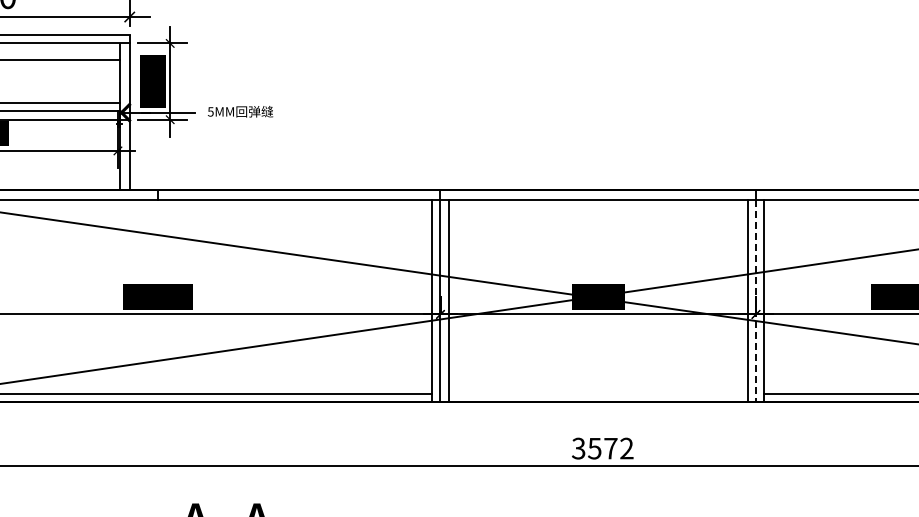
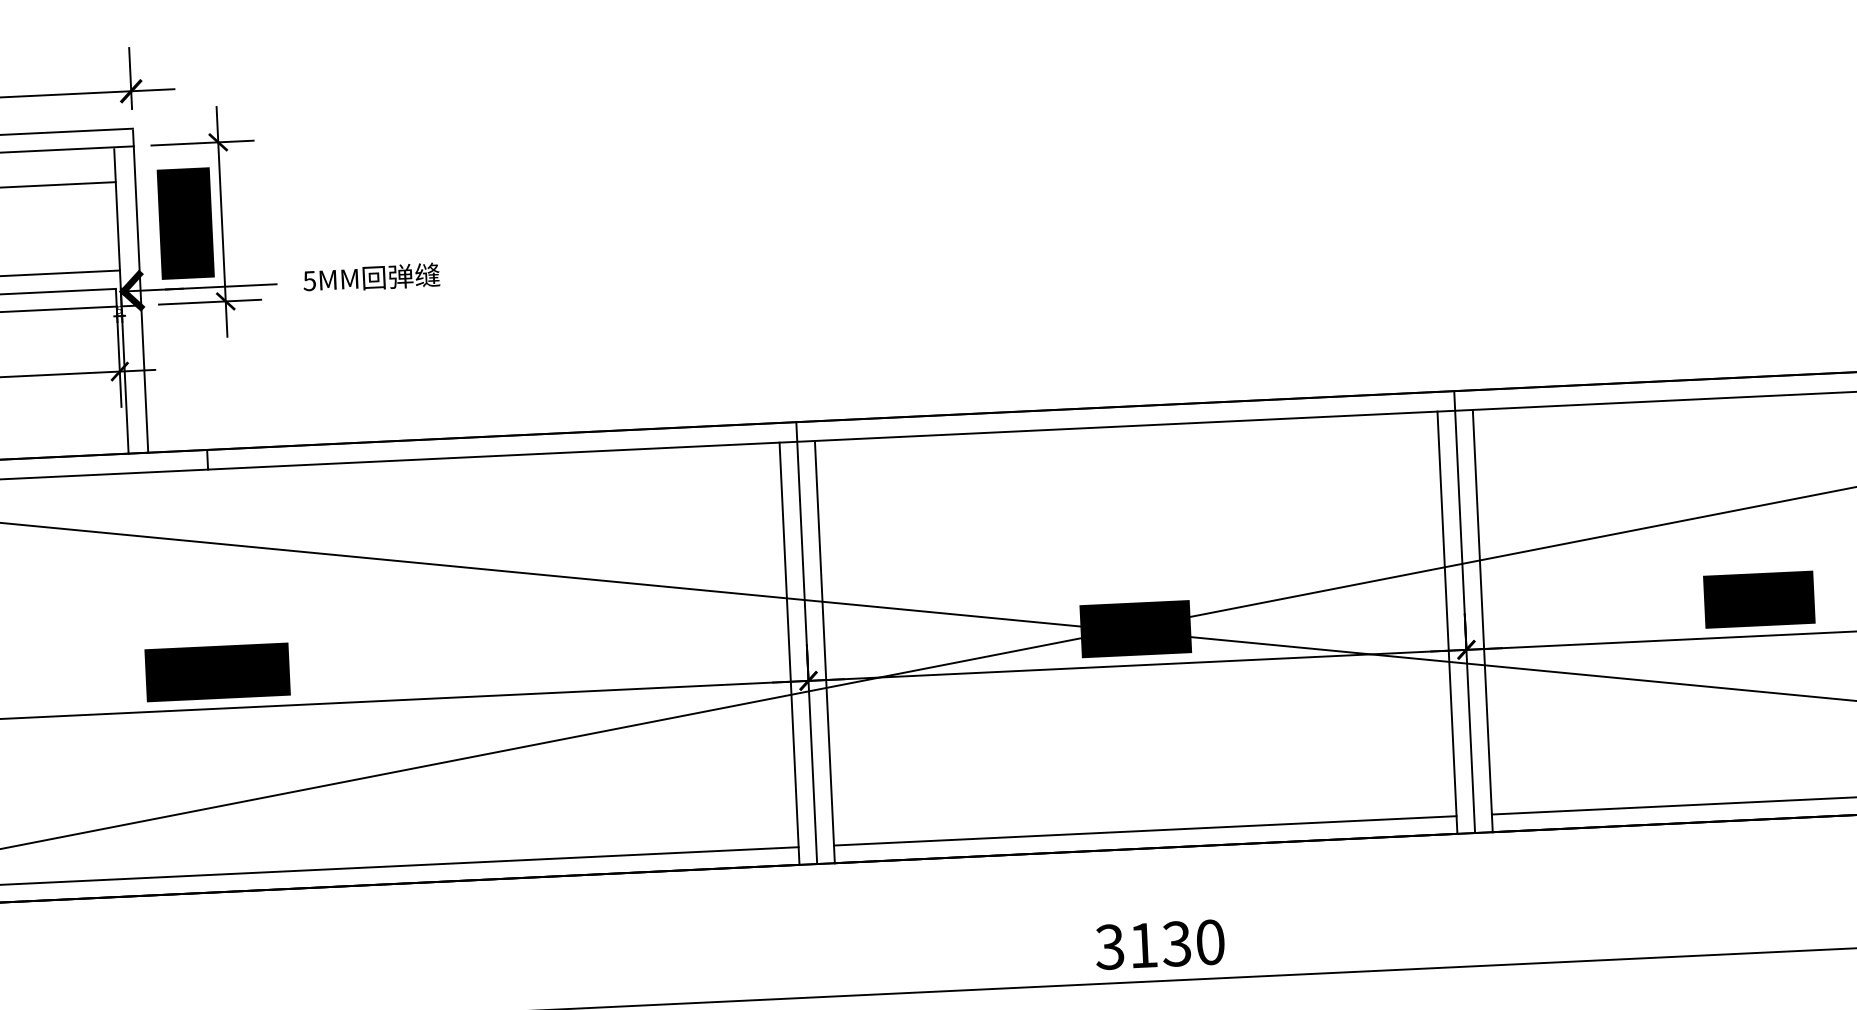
line: (755, 301) -> (1464, 622), dashed -> solid
line: (597, 393) -> (1143, 830), added
text: (610, 448) -> (1176, 943), 3572 -> 3130

